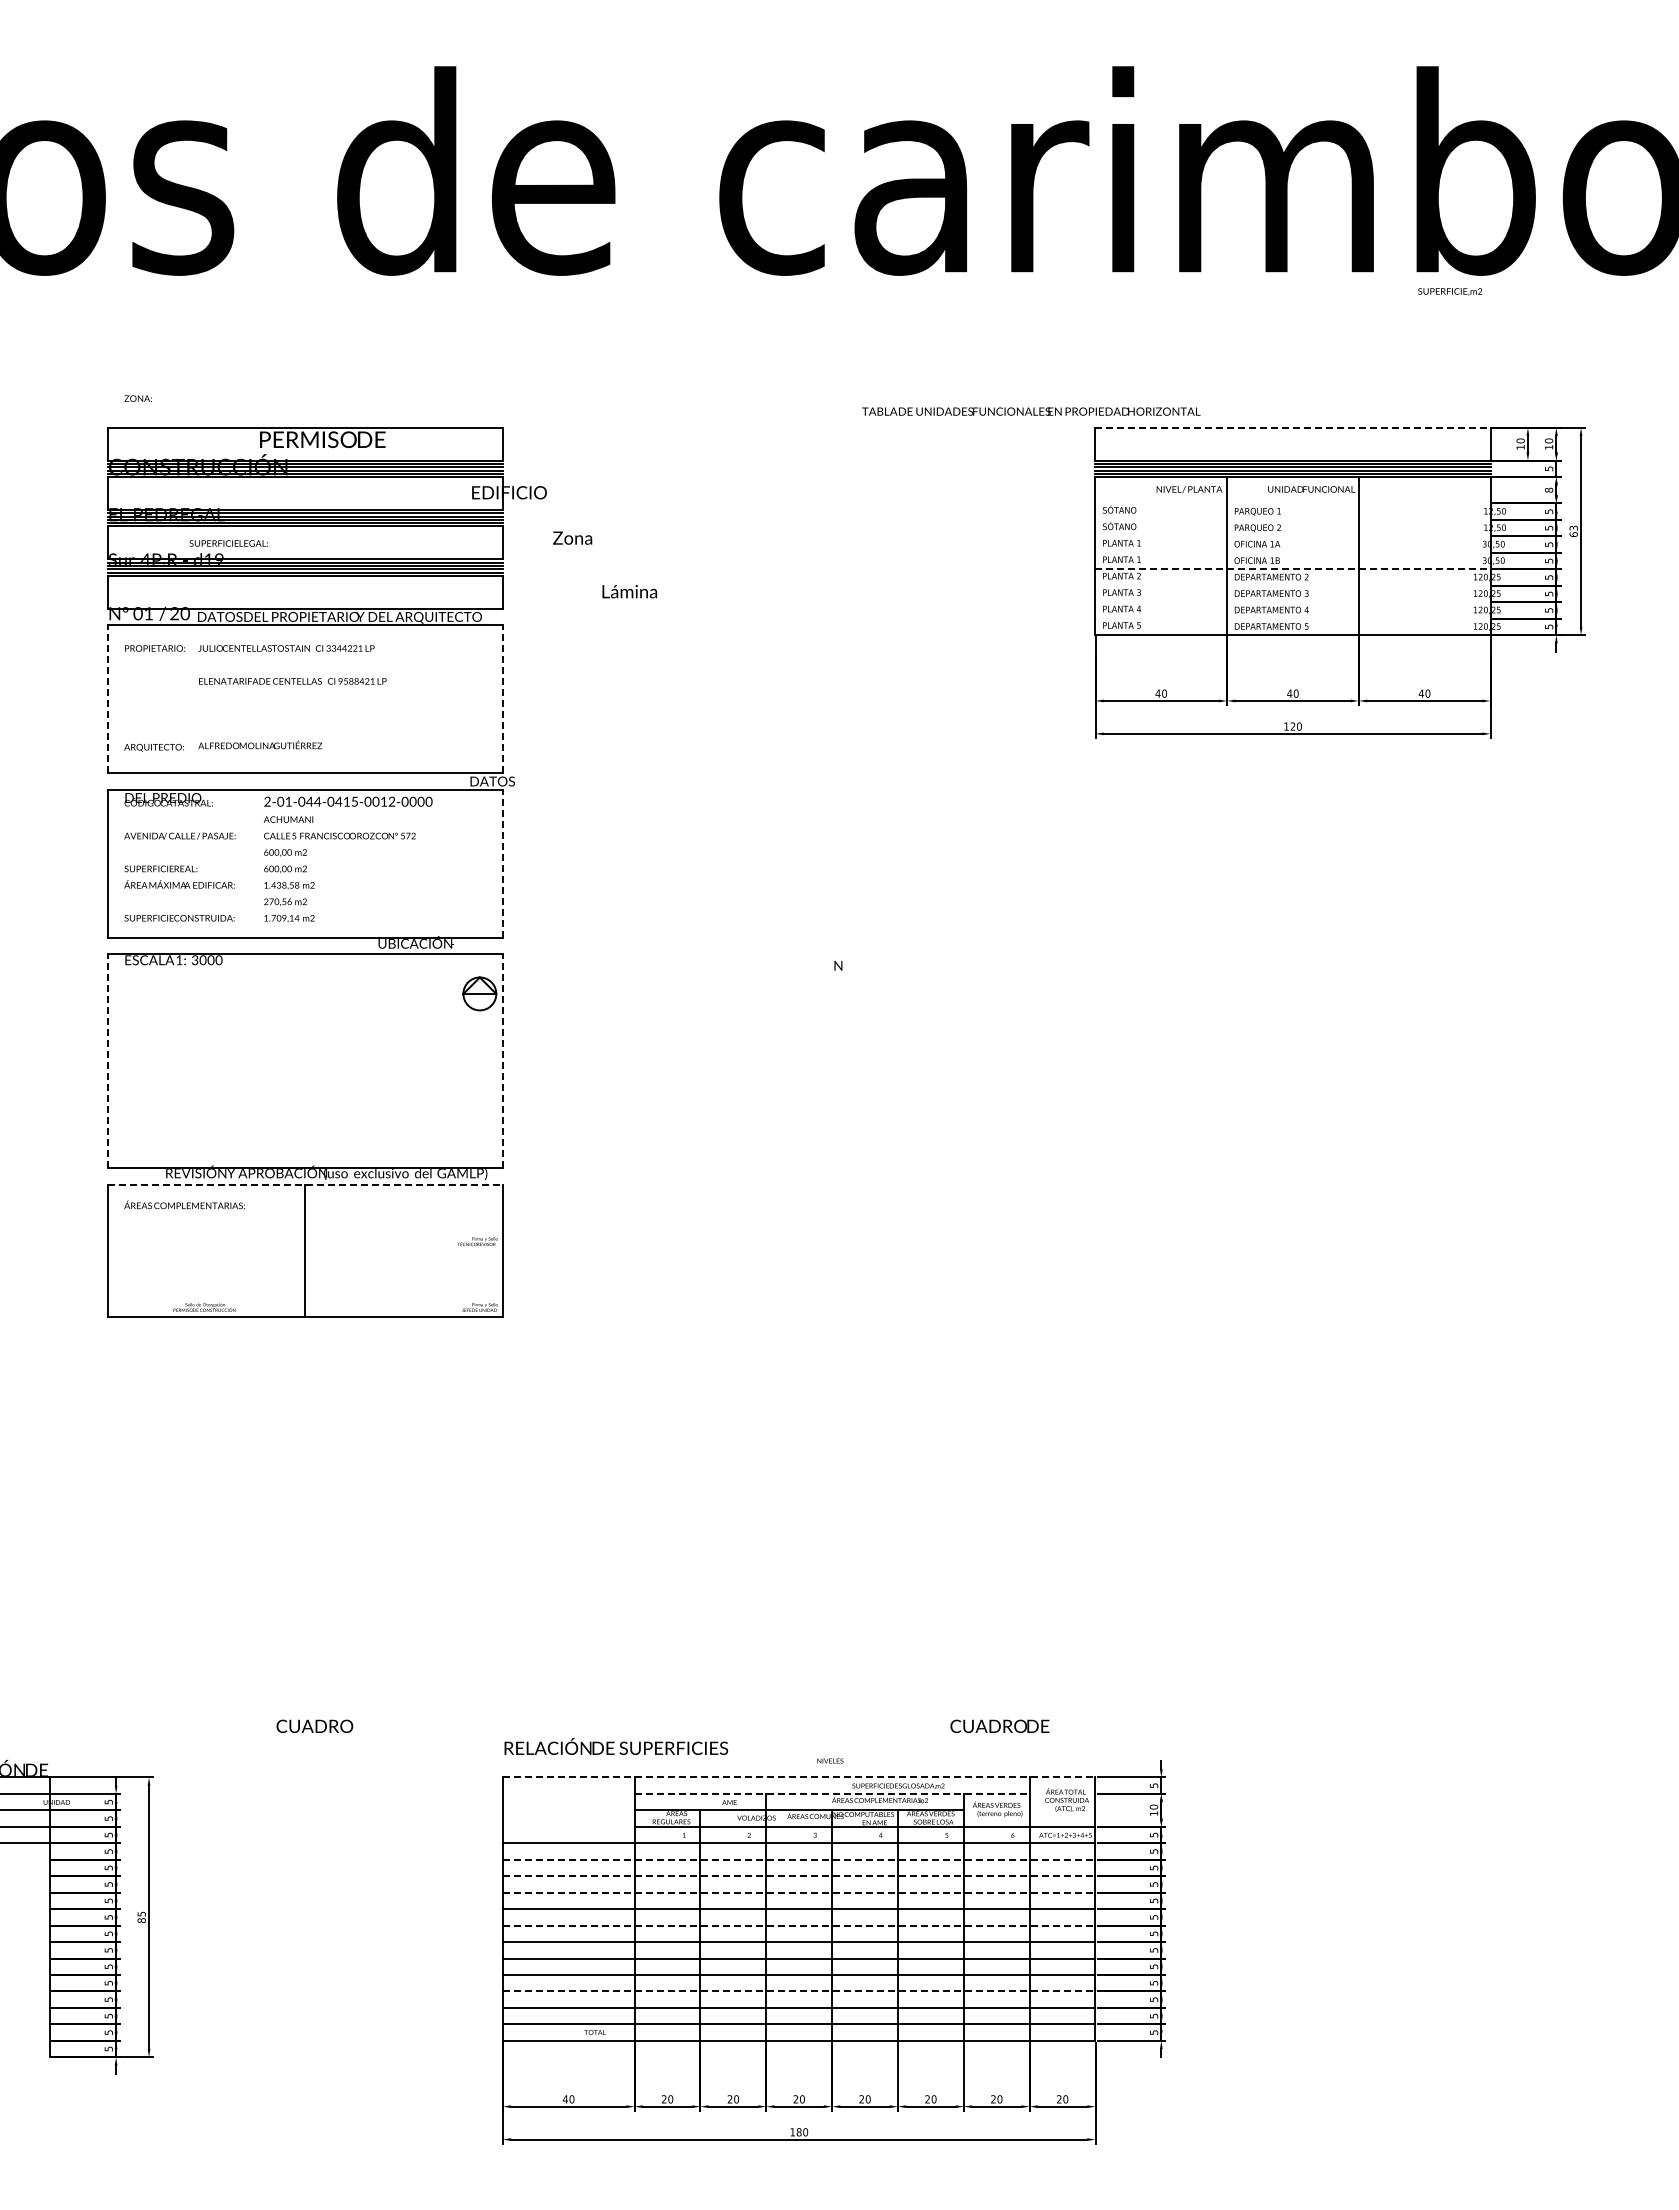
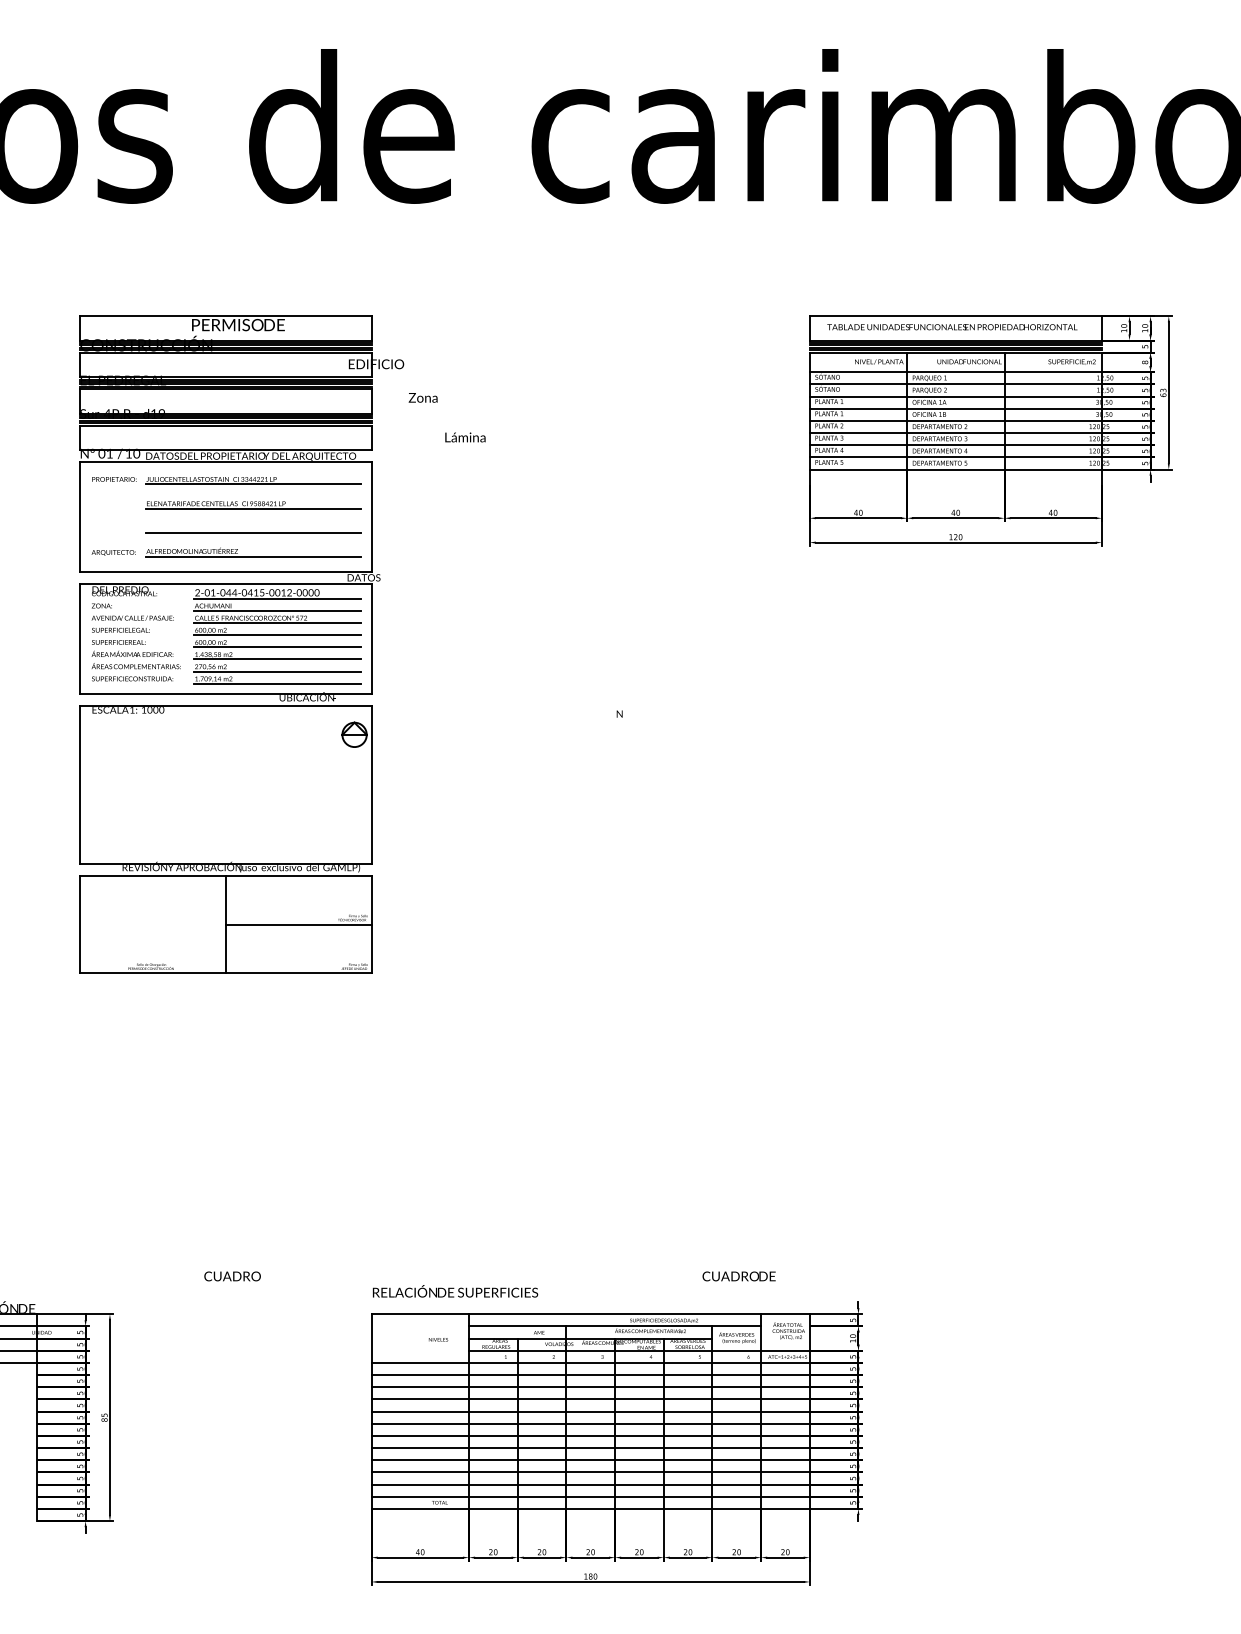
text: (1450, 291) -> (1072, 361), moved
text: (137, 398) -> (101, 605), moved
text: (1031, 411) -> (952, 327), moved
line: (1293, 427) -> (956, 316), dashed -> solid
line: (1292, 503) -> (955, 372), added
line: (1292, 519) -> (955, 384), added
line: (1292, 536) -> (955, 396), added
text: (228, 543) -> (120, 630), moved
line: (1292, 552) -> (955, 408), added
line: (1293, 569) -> (956, 421), dashed -> solid
line: (1292, 585) -> (955, 432), added
line: (1292, 602) -> (955, 445), added
text: (174, 613) -> (128, 453), 20 -> 10
line: (1292, 618) -> (955, 457), added
line: (343, 655) -> (253, 484), added
line: (343, 687) -> (253, 508), added
line: (107, 698) -> (79, 516), dashed -> solid
line: (502, 698) -> (371, 516), dashed -> solid
line: (343, 720) -> (253, 532), added
line: (343, 753) -> (253, 557), added
line: (376, 809) -> (278, 598), added
line: (376, 826) -> (278, 611), added
line: (376, 842) -> (278, 622), added
line: (376, 859) -> (278, 635), added
line: (502, 863) -> (371, 638), dashed -> solid
line: (376, 875) -> (278, 647), added
line: (376, 891) -> (278, 659), added
line: (376, 908) -> (278, 671), added
line: (376, 924) -> (278, 683), added
text: (195, 960) -> (144, 710), 3000 -> 1000
line: (107, 1061) -> (79, 784), dashed -> solid
line: (502, 1061) -> (371, 784), dashed -> solid
line: (305, 1184) -> (225, 875), dashed -> solid
text: (184, 1204) -> (136, 665), moved
line: (403, 1250) -> (298, 924), added
text: (830, 1760) -> (438, 1339), moved
line: (799, 1777) -> (590, 1314), dashed -> solid
line: (832, 1793) -> (615, 1326), dashed -> solid
line: (799, 1859) -> (590, 1374), dashed -> solid
line: (799, 1876) -> (590, 1387), dashed -> solid
line: (799, 1892) -> (590, 1399), dashed -> solid
line: (799, 1925) -> (590, 1423), dashed -> solid
line: (799, 1991) -> (590, 1472), dashed -> solid

